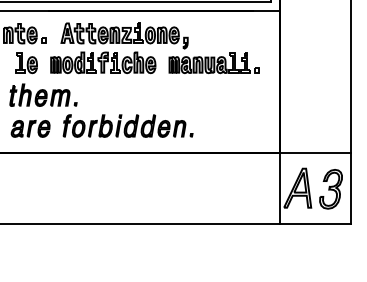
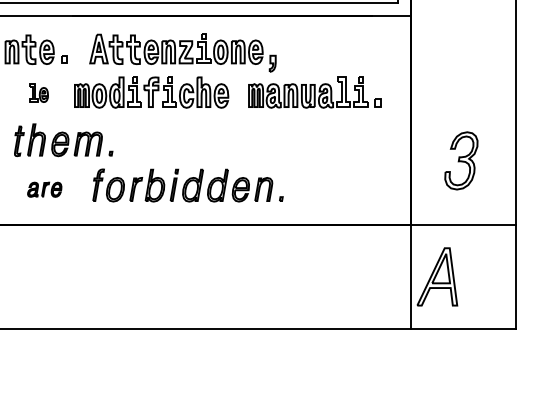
part: (26, 63) -> (38, 93), size x0.6
part: (30, 128) -> (44, 189), size x0.6
part: (330, 189) -> (460, 161), moved

